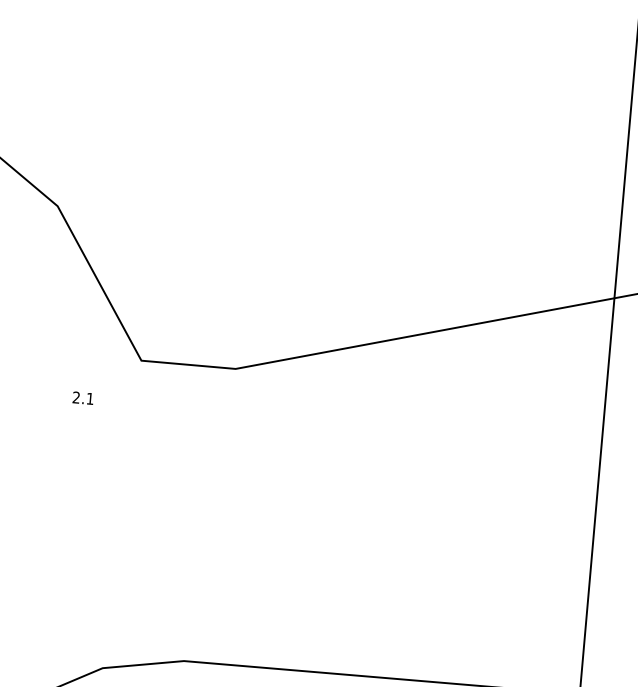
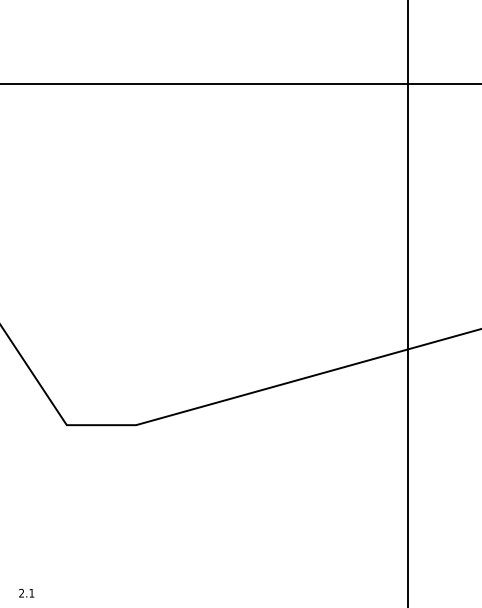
text: (83, 397) -> (26, 592), moved

